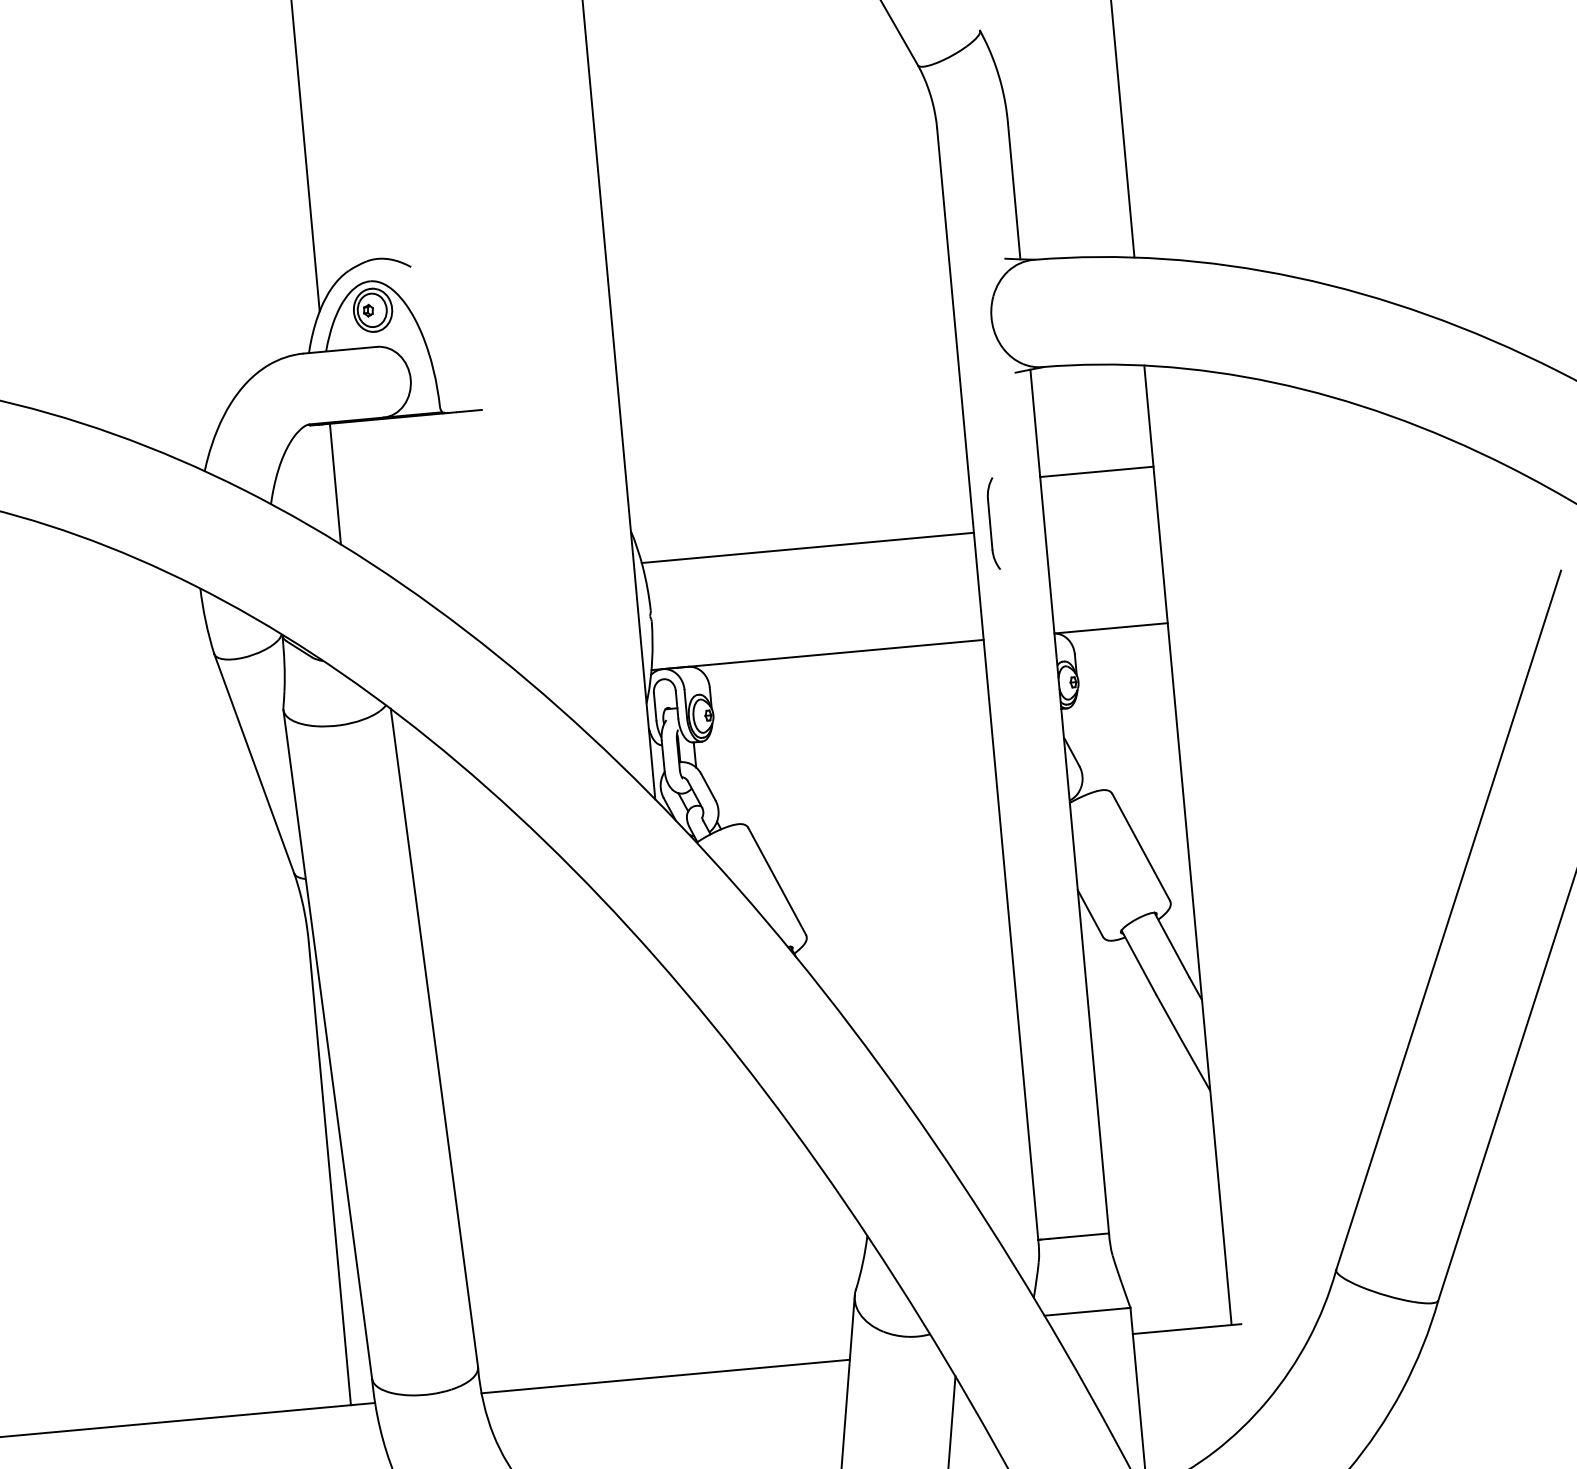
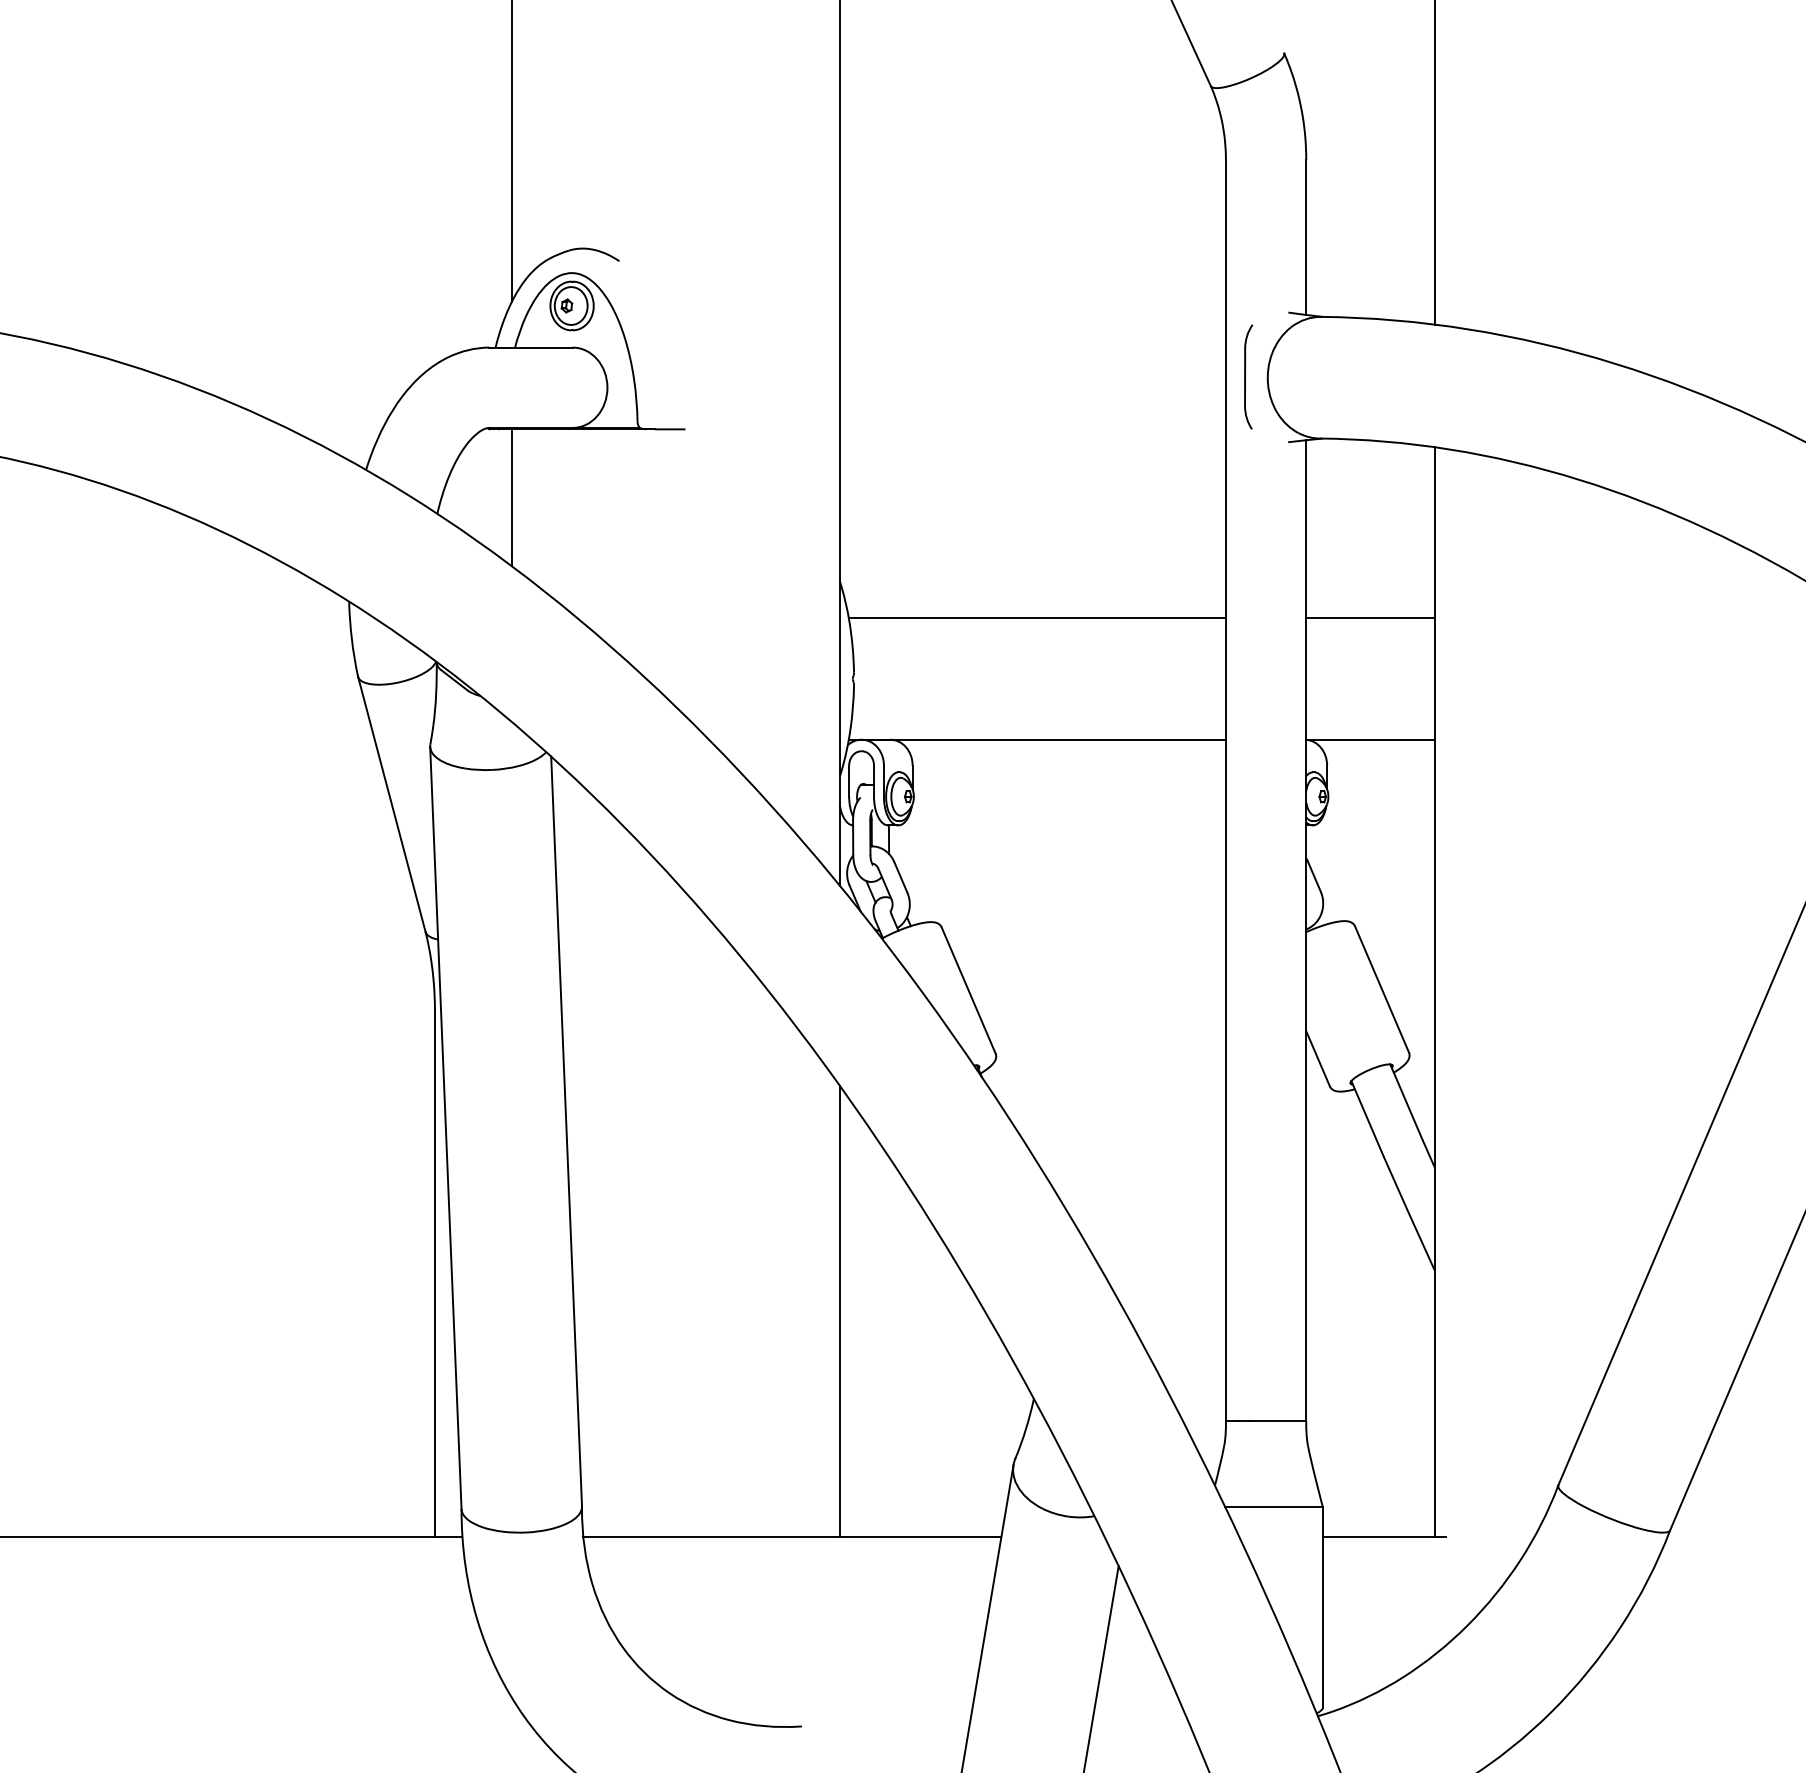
line: (1096, 472) -> (1370, 618), moved
part: (993, 523) -> (1248, 376), moved
line: (689, 1173) -> (839, 1310), added

